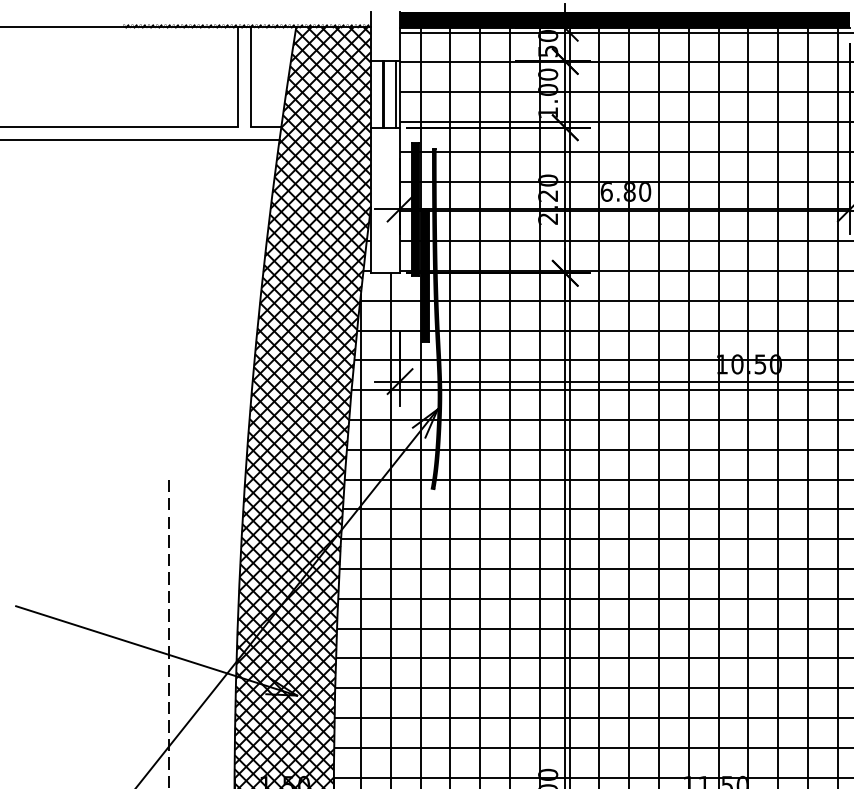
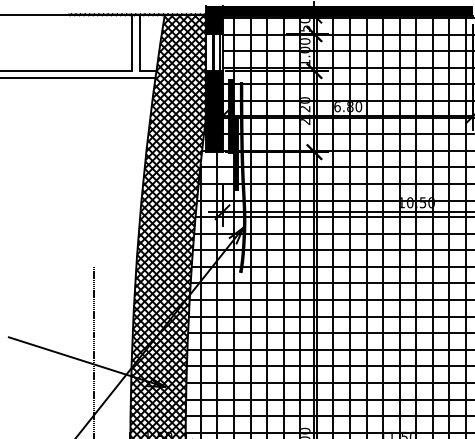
fill: (385, 36) -> (214, 20), added
fill: (385, 200) -> (214, 111), added

